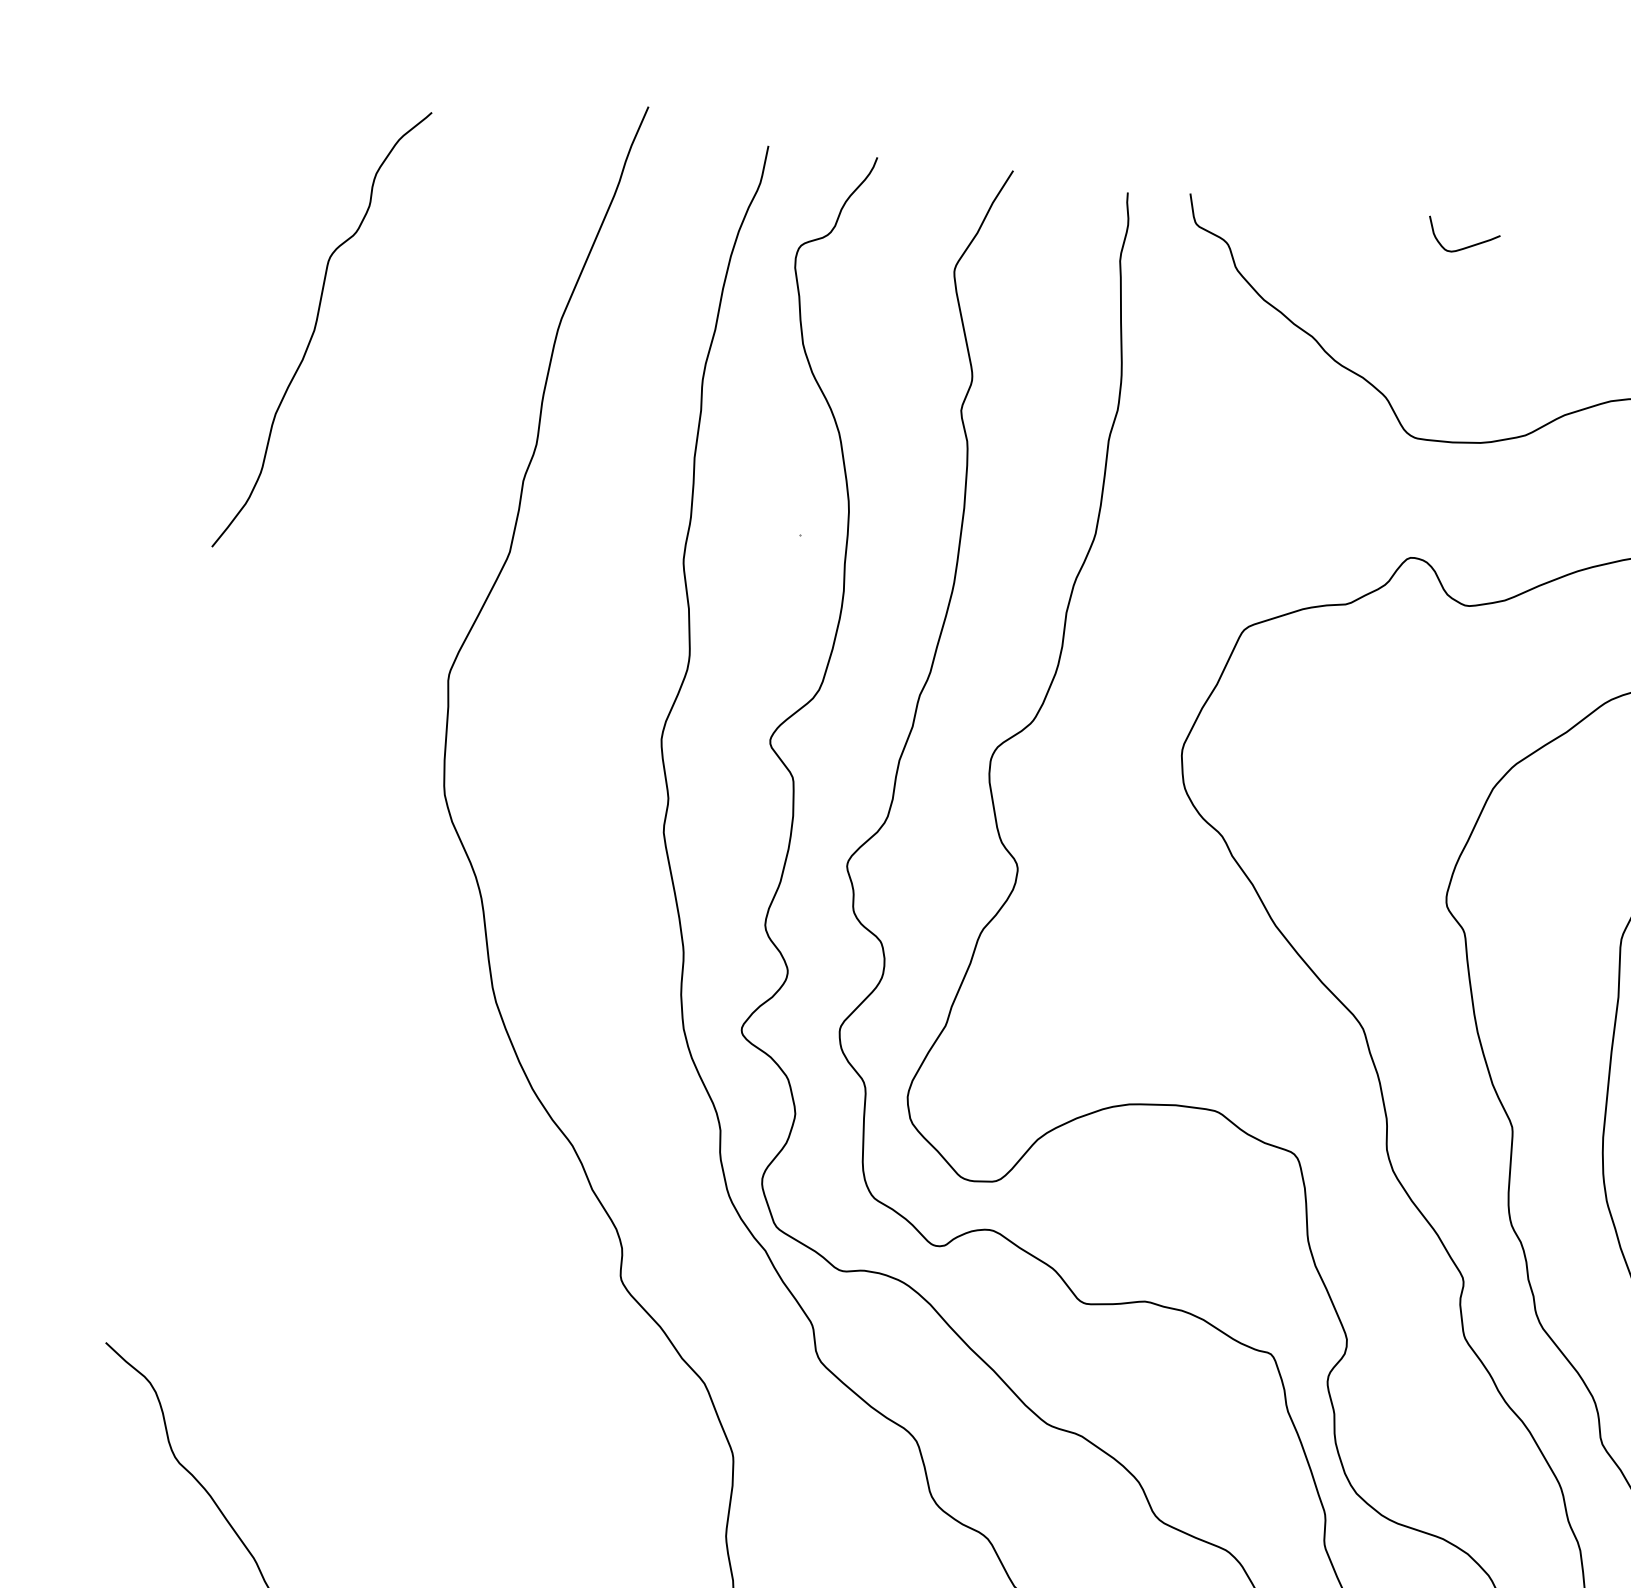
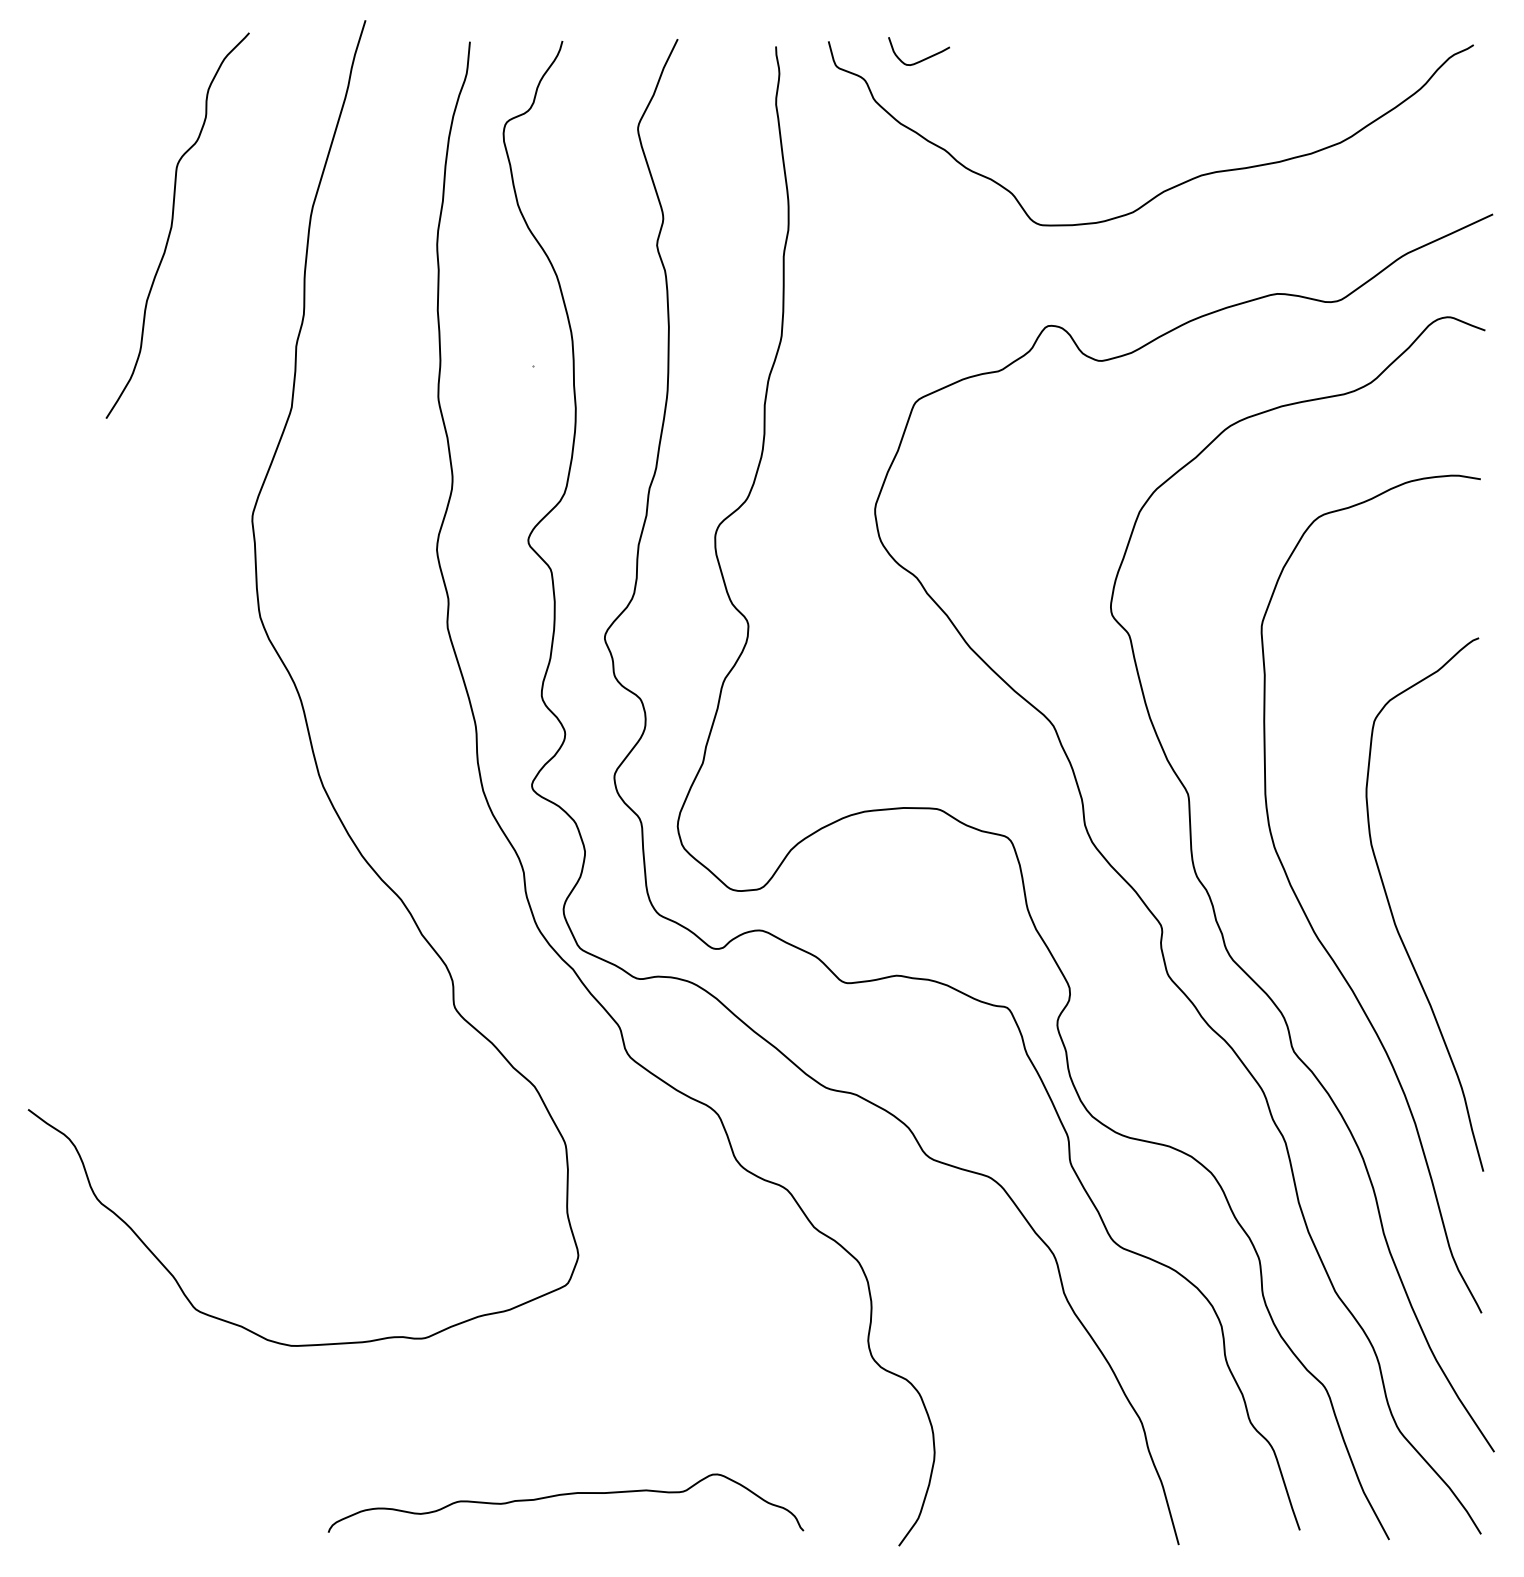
curve: (1466, 246) -> (922, 59), moved
curve: (315, 328) -> (172, 225), moved

